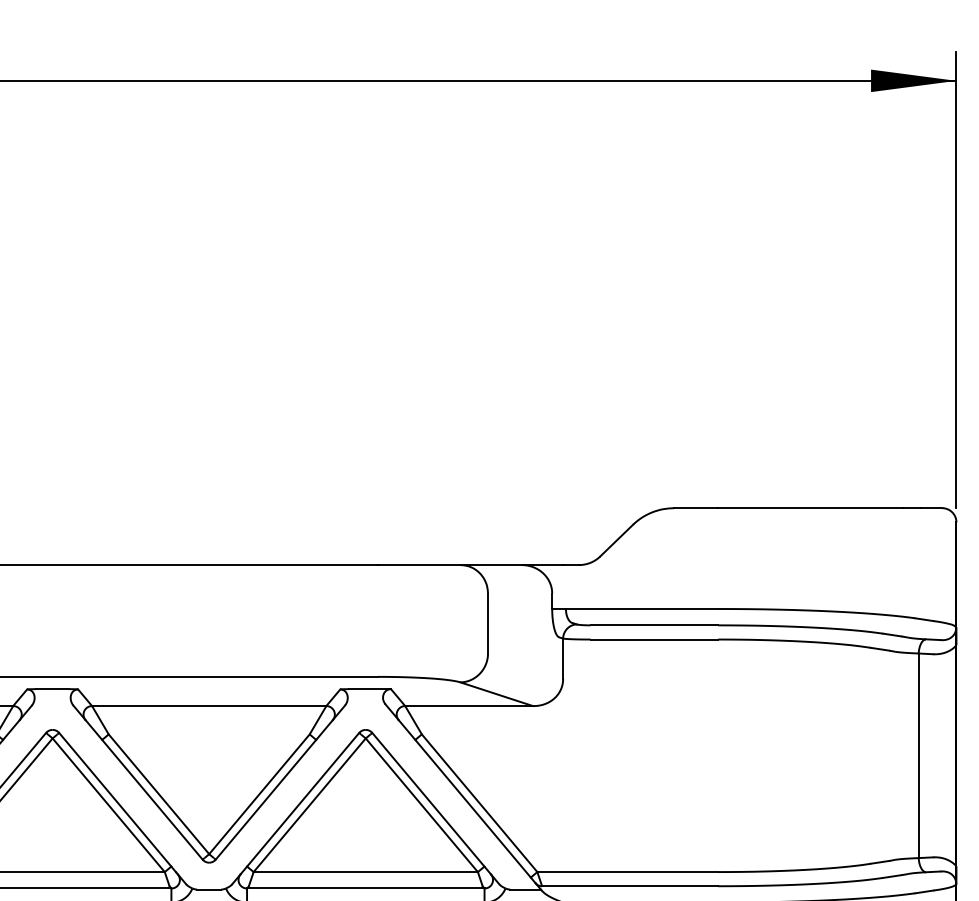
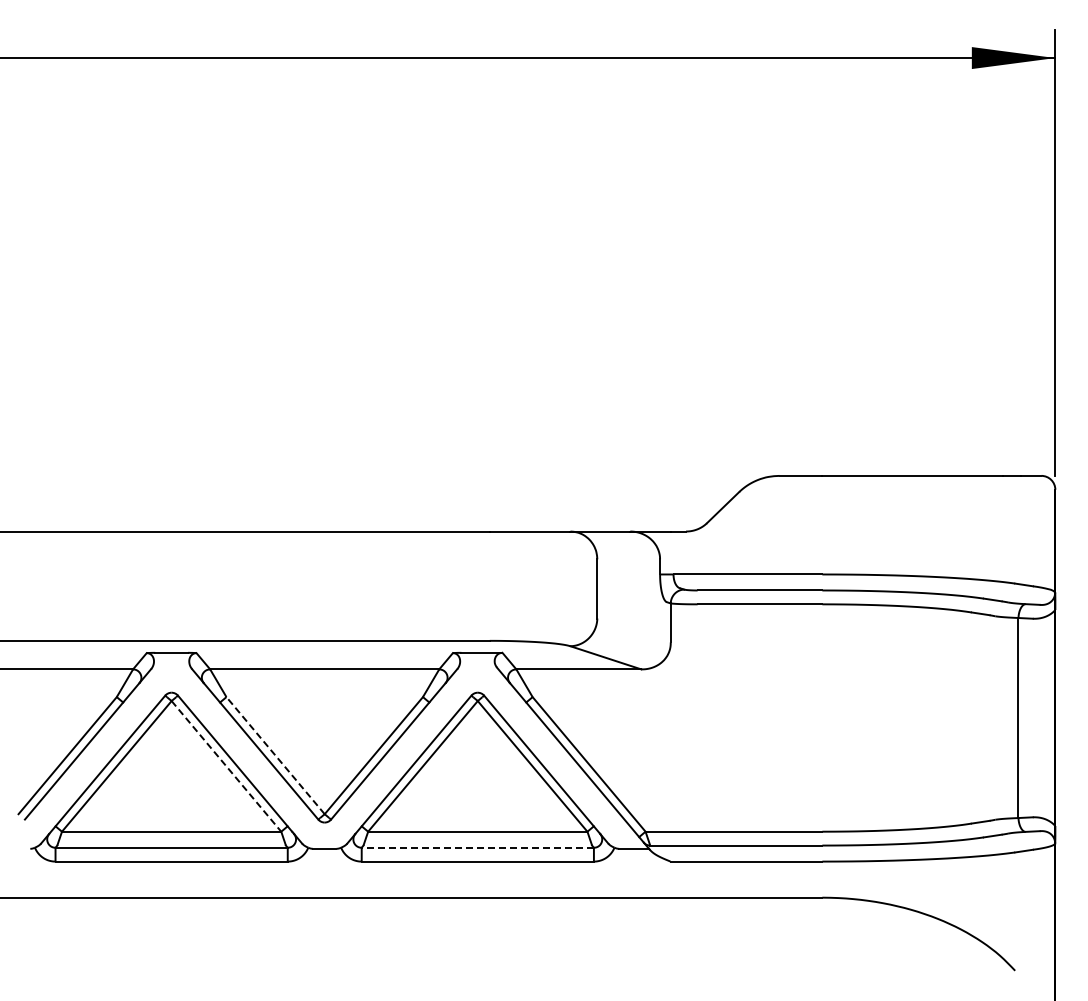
line: (158, 794) -> (275, 755), solid -> dashed
line: (108, 805) -> (226, 766), solid -> dashed
line: (365, 888) -> (477, 847), solid -> dashed

